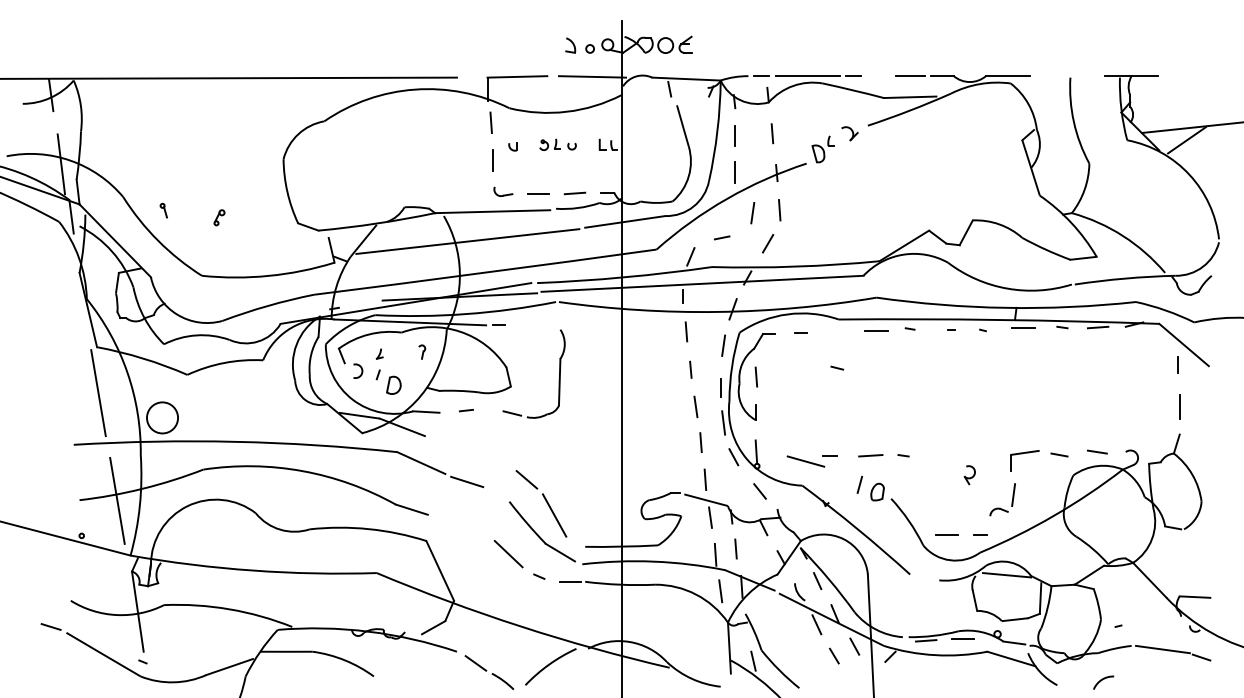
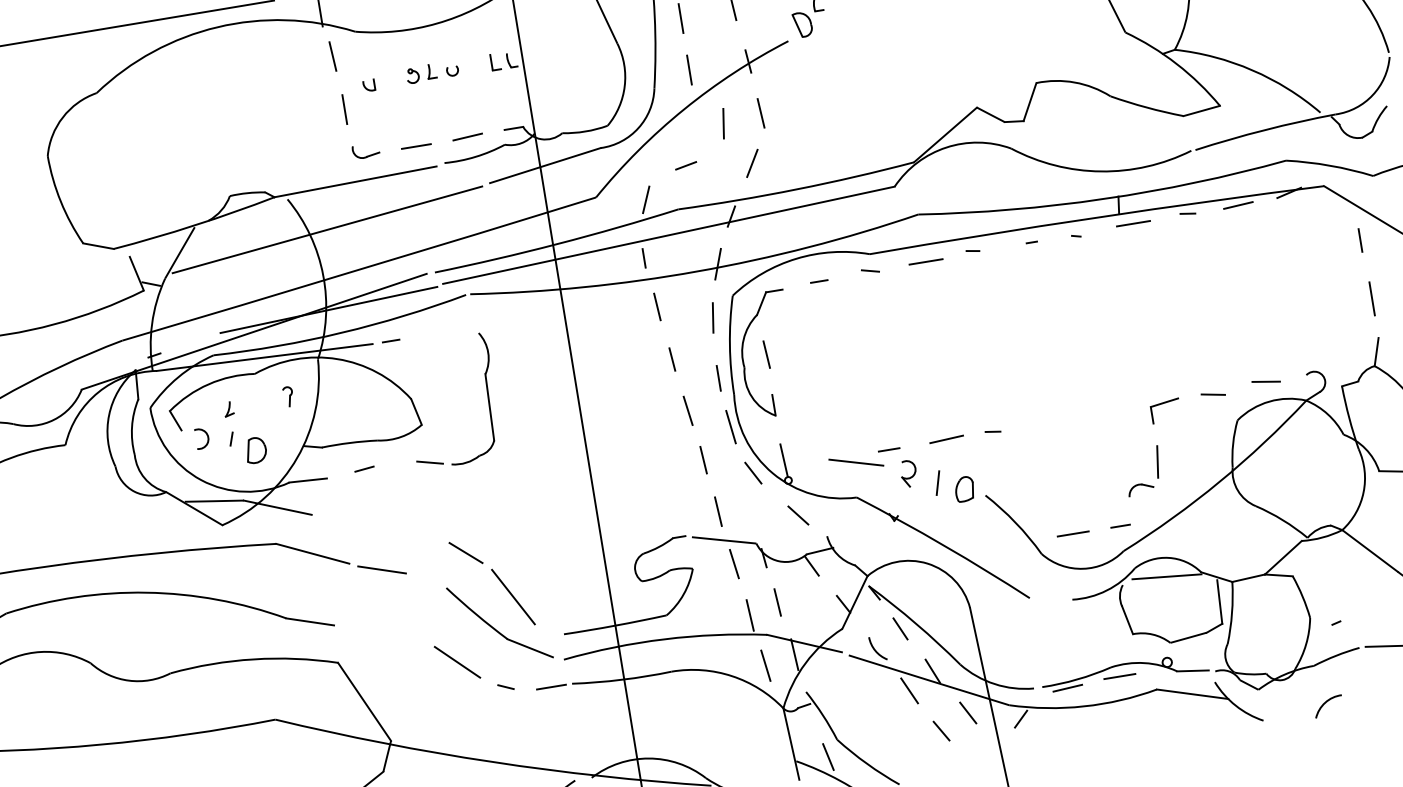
line: (837, 367) -> (870, 270), moved
part: (1024, 460) -> (1165, 410), size x0.71
part: (969, 475) -> (908, 474), moved

